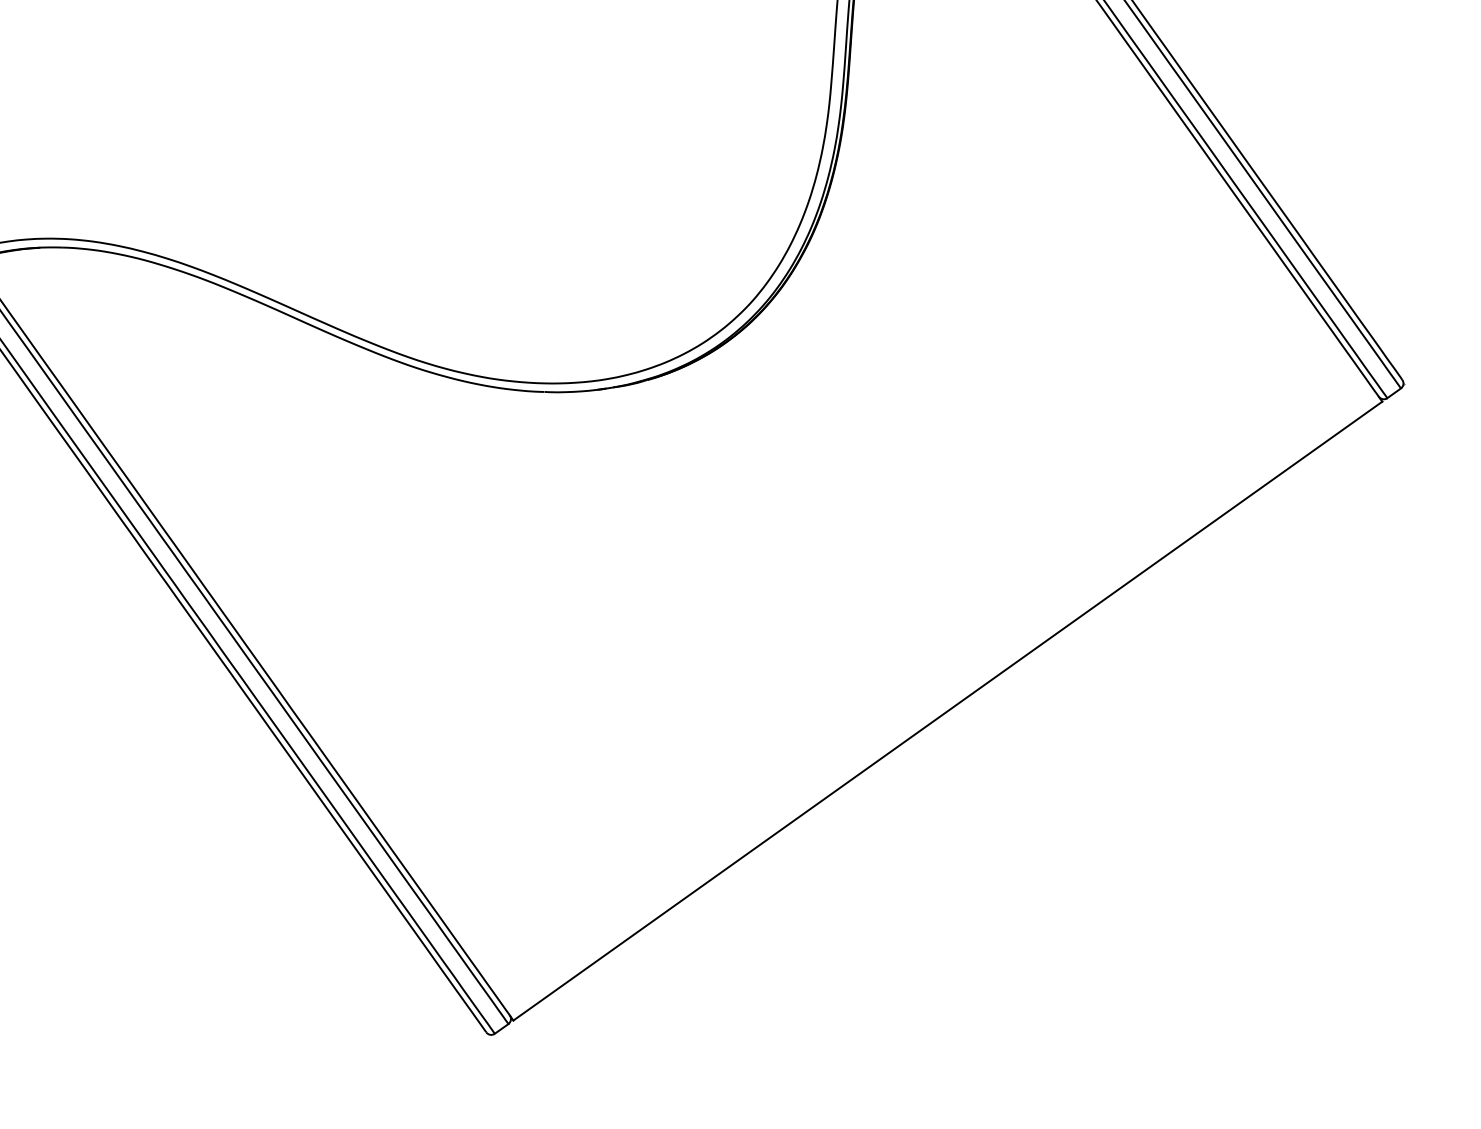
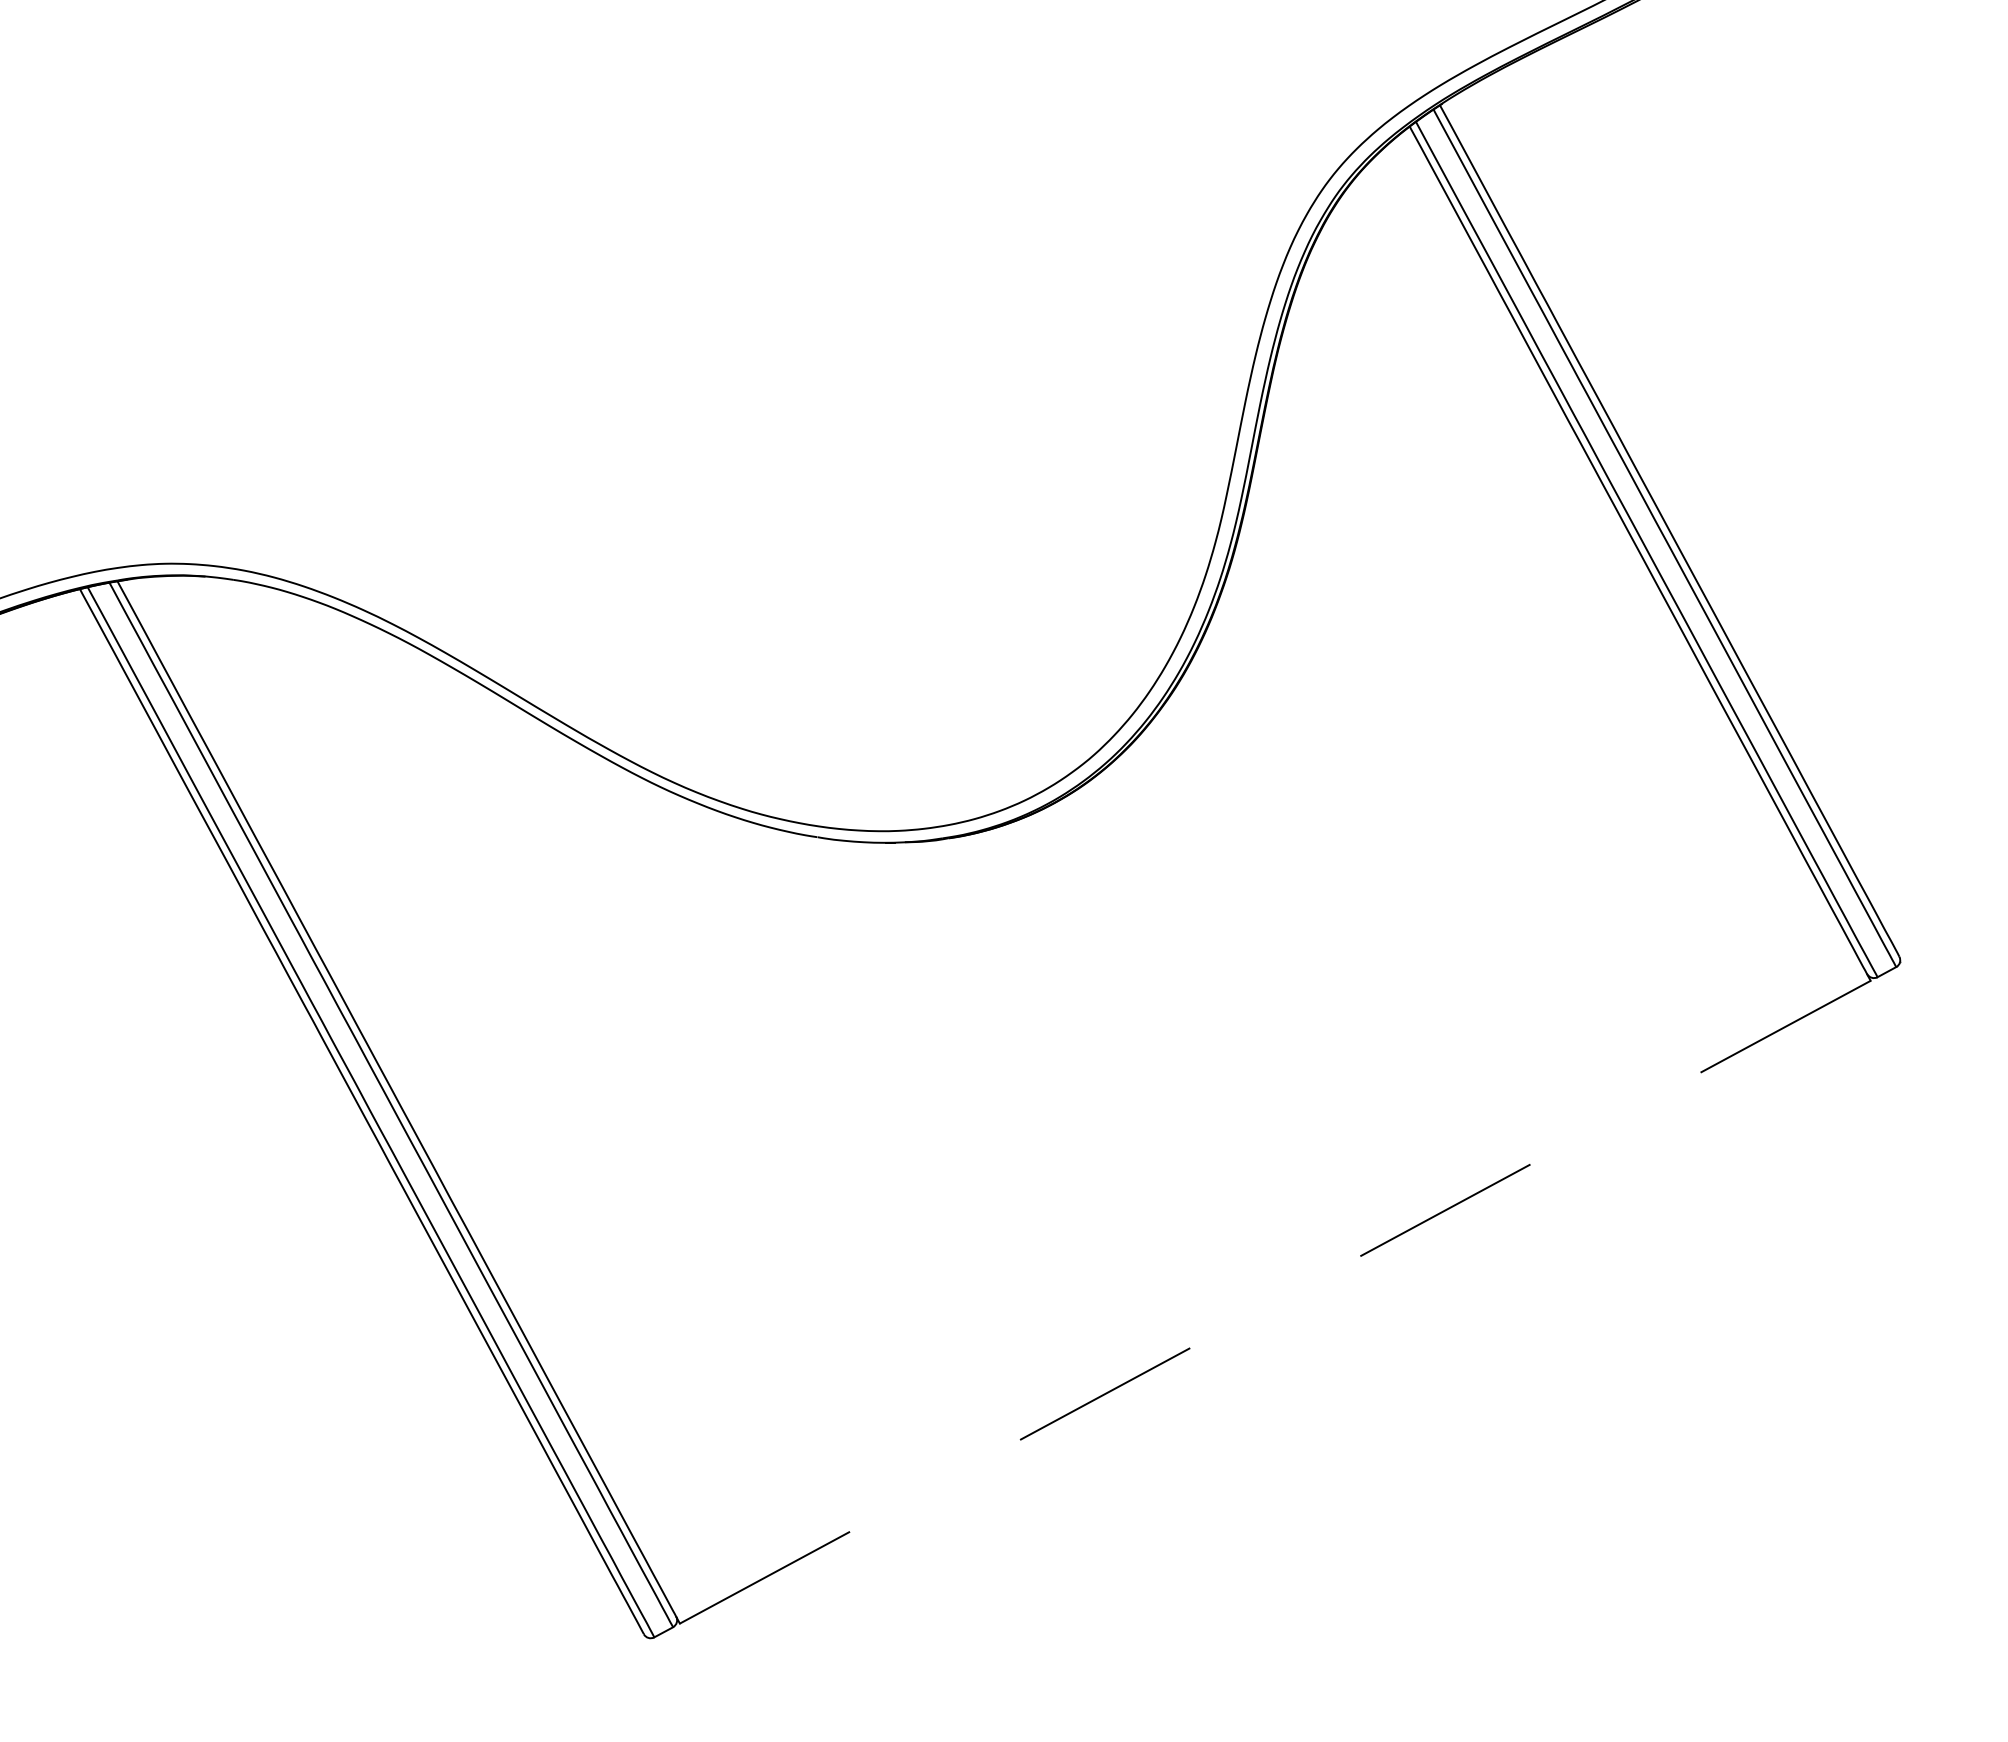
line: (948, 711) -> (1275, 1302), solid -> dashed

